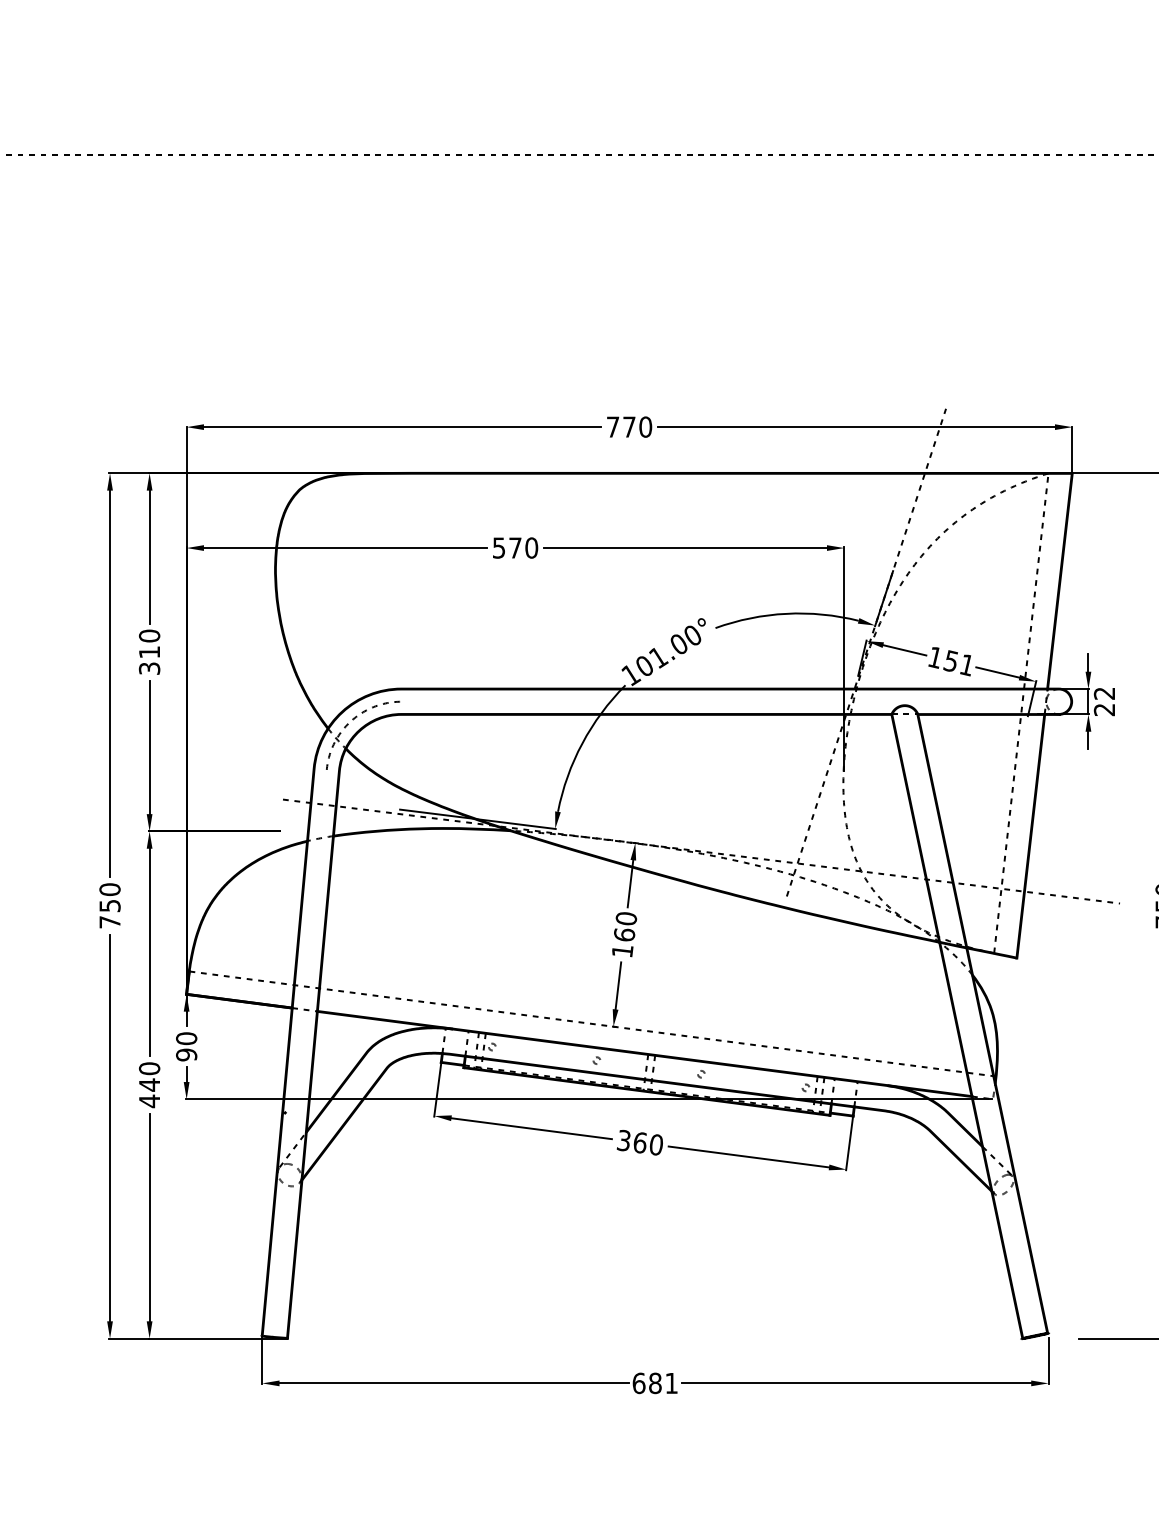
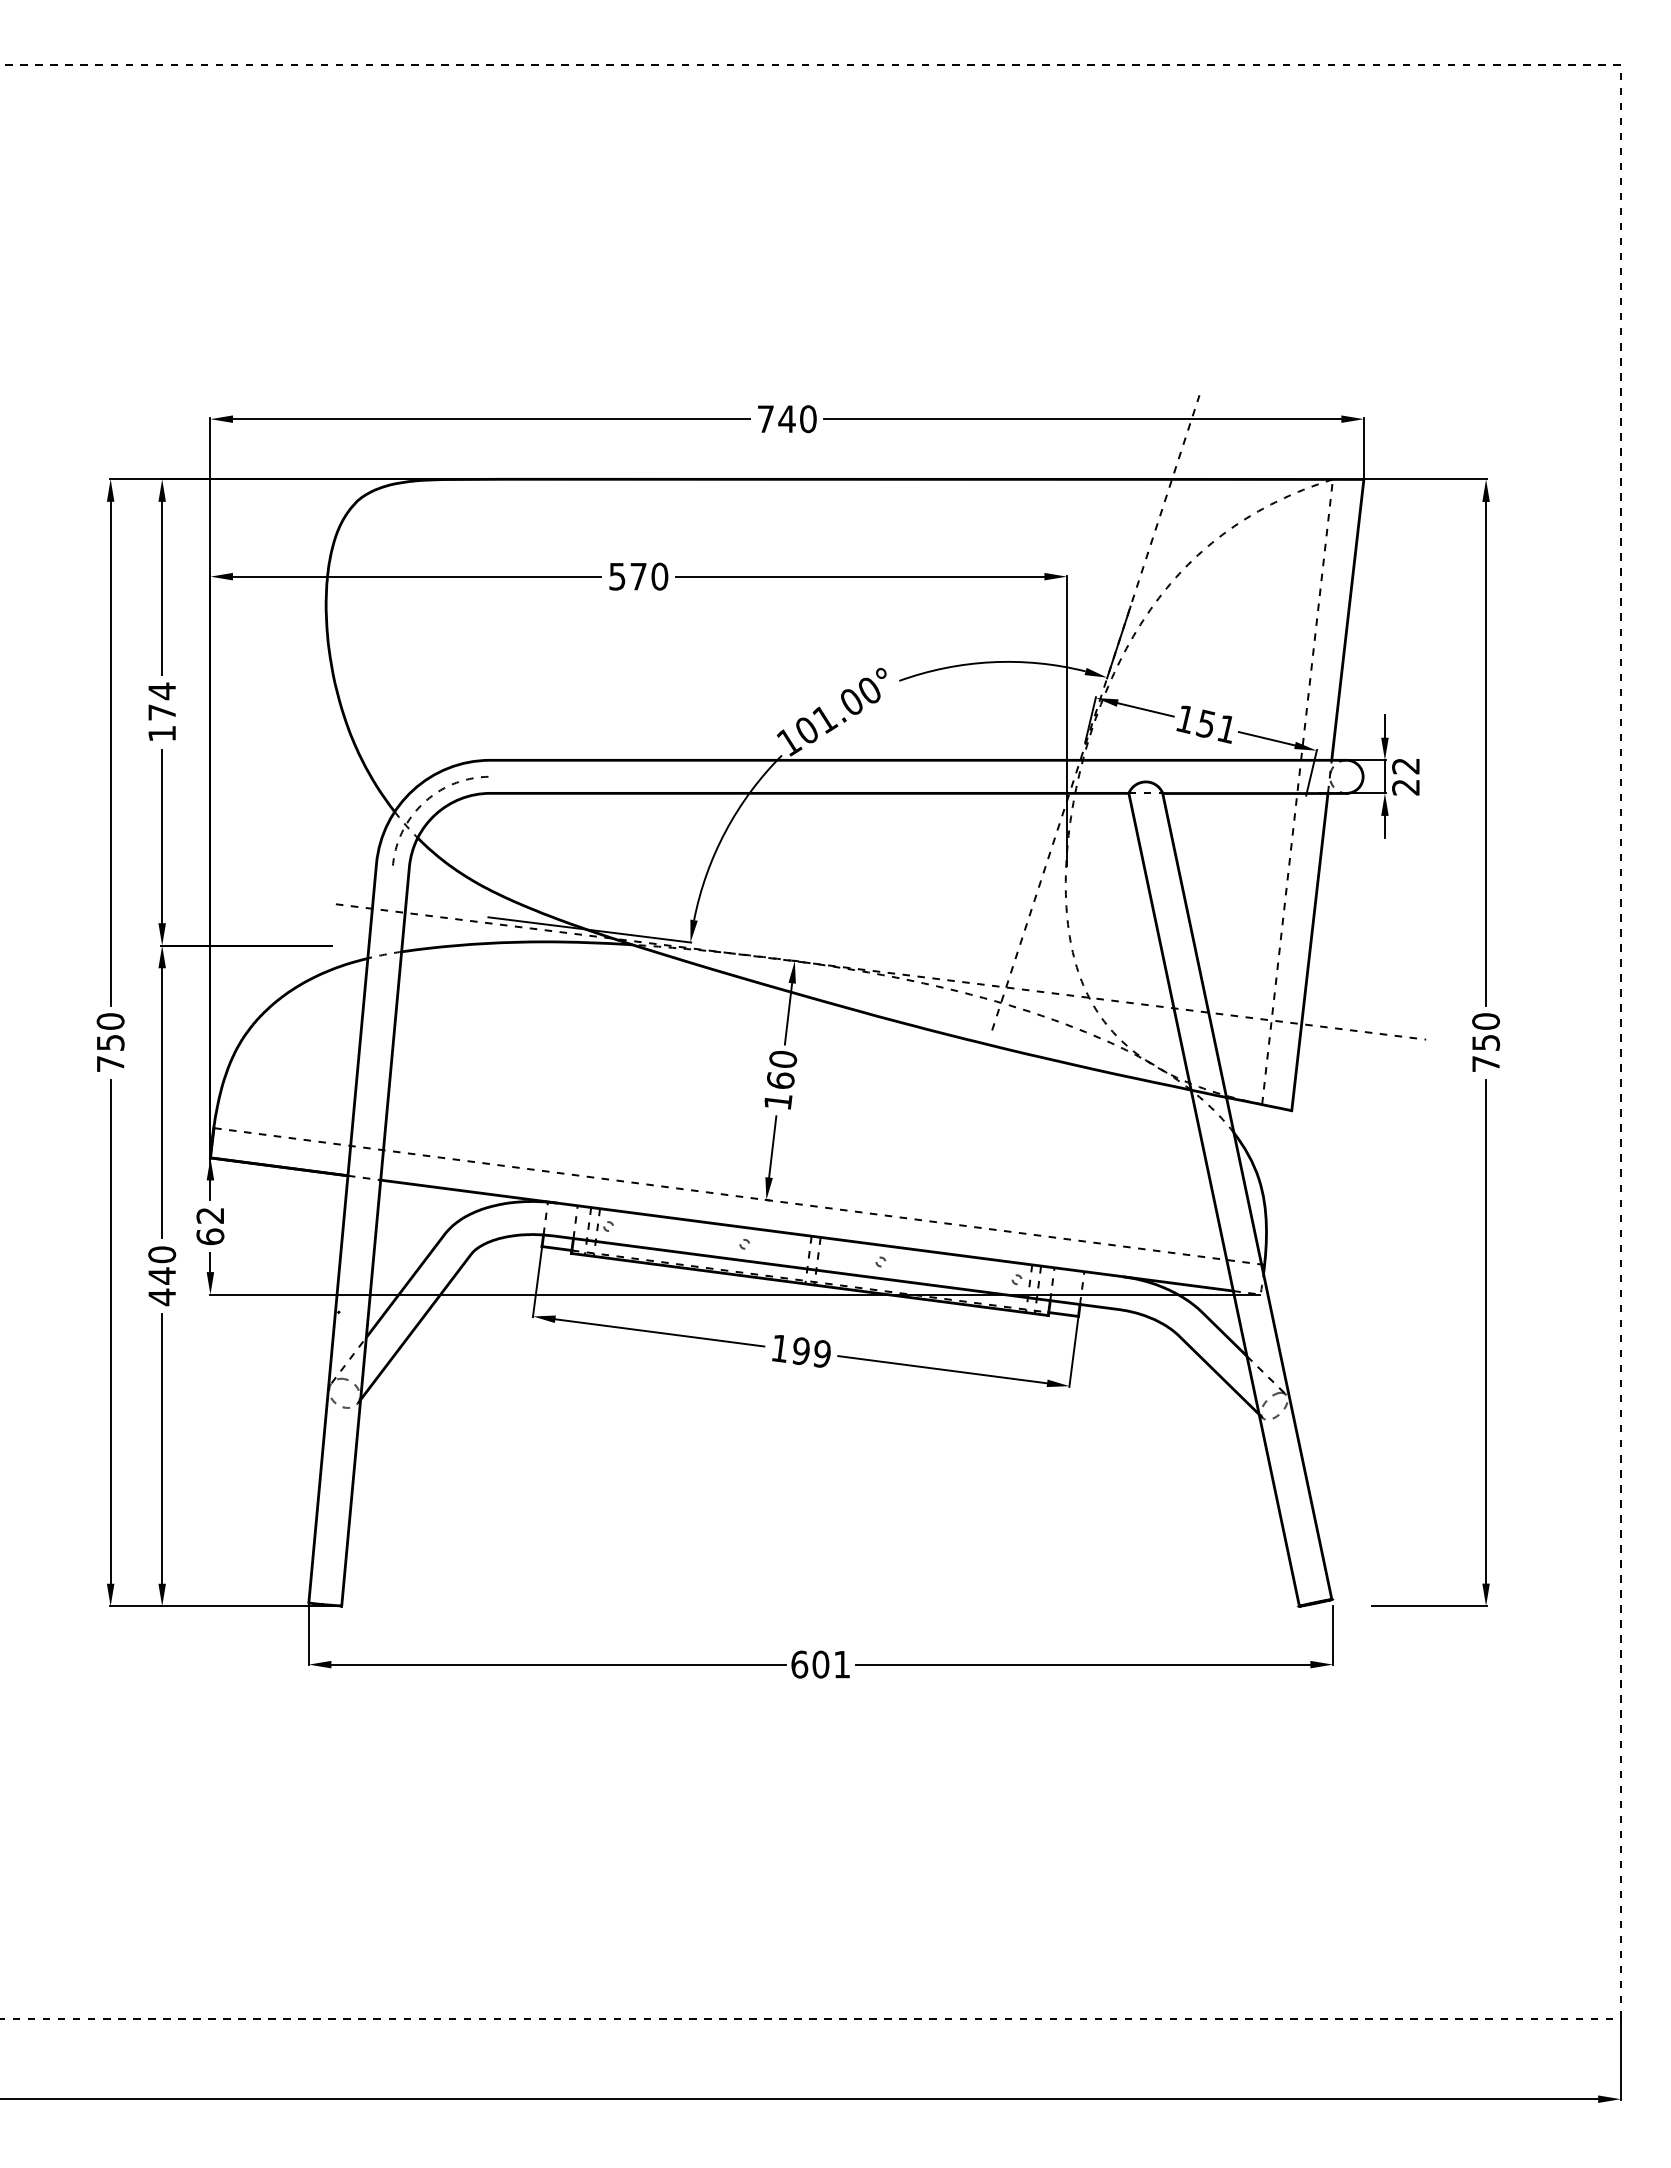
text: (628, 426) -> (786, 418), 770 -> 740
text: (149, 651) -> (162, 711), 310 -> 174
text: (186, 1047) -> (210, 1226), 90 -> 62
text: (639, 1142) -> (800, 1350), 360 -> 199
text: (655, 1383) -> (820, 1664), 681 -> 601

